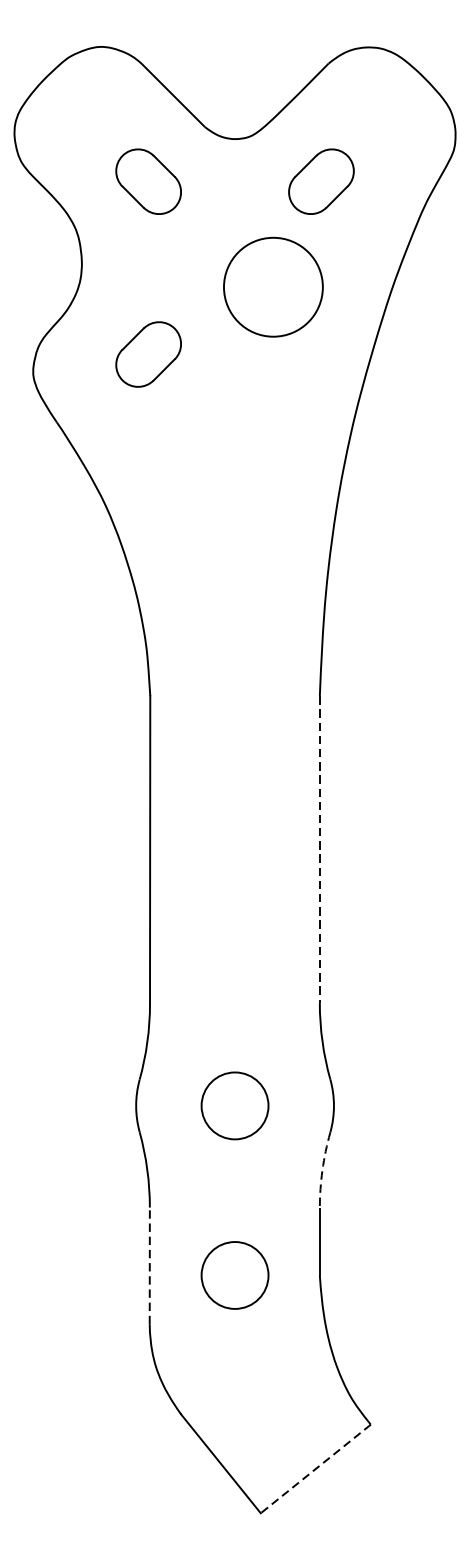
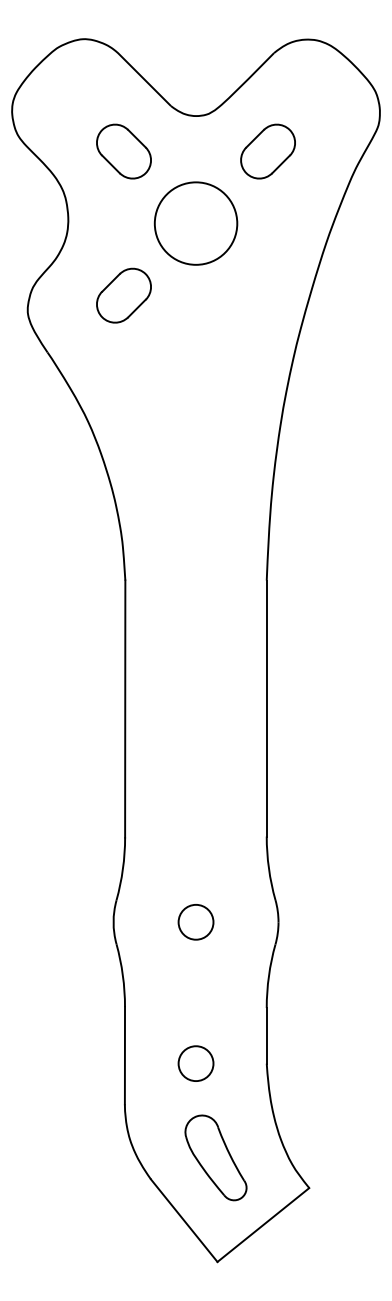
circle: (272, 287) -> (195, 223), moved
line: (319, 849) -> (266, 708), dashed -> solid
circle: (234, 1104) -> (195, 921), size x0.62
arc: (321, 1169) -> (268, 975), dashed -> solid
line: (149, 1265) -> (124, 1055), dashed -> solid
circle: (234, 1275) -> (195, 1063), size x0.62
part: (258, 1387) -> (215, 1157), added
line: (315, 1469) -> (263, 1225), dashed -> solid

